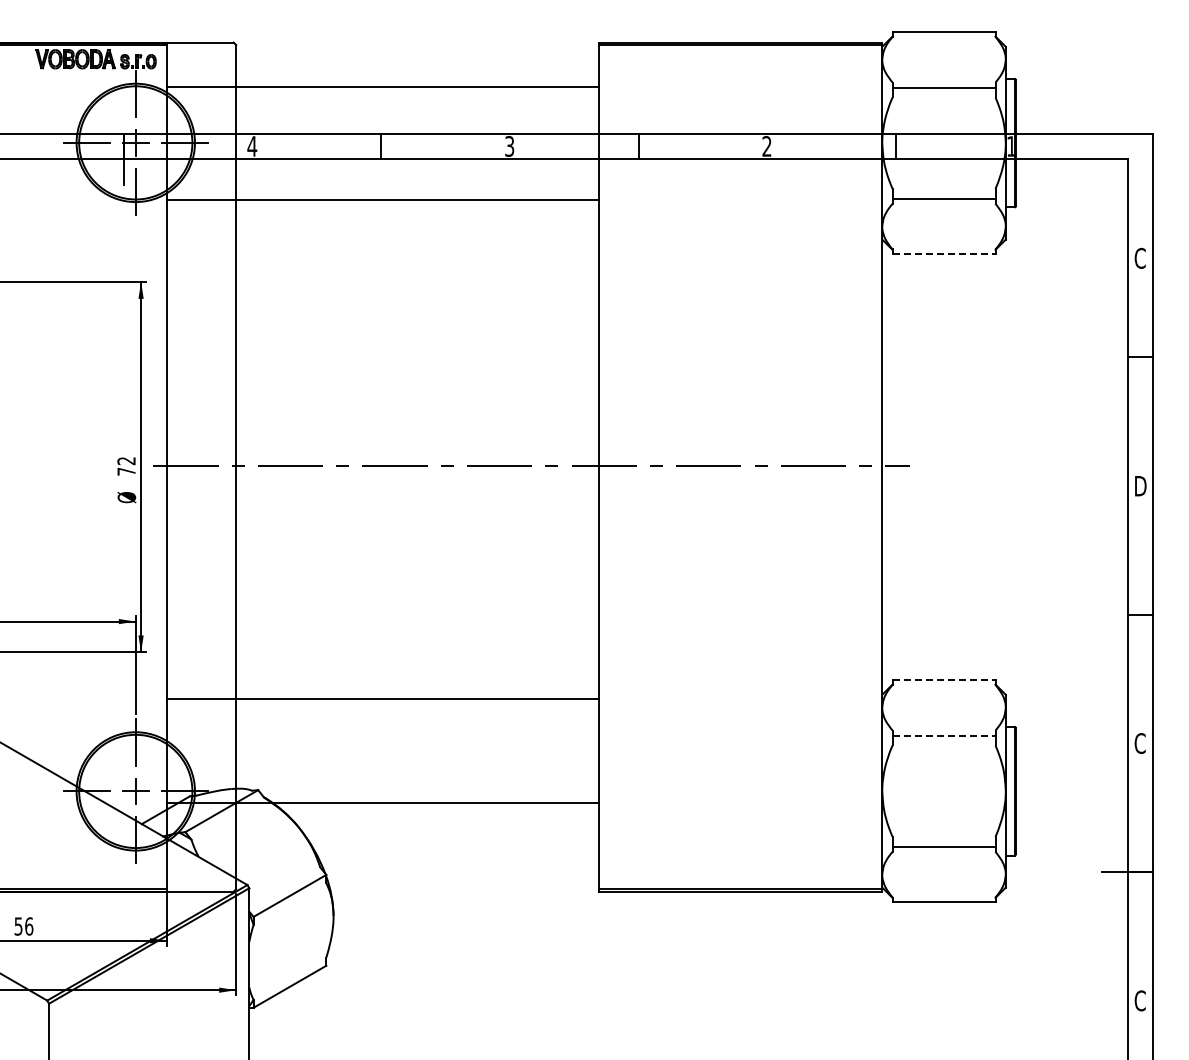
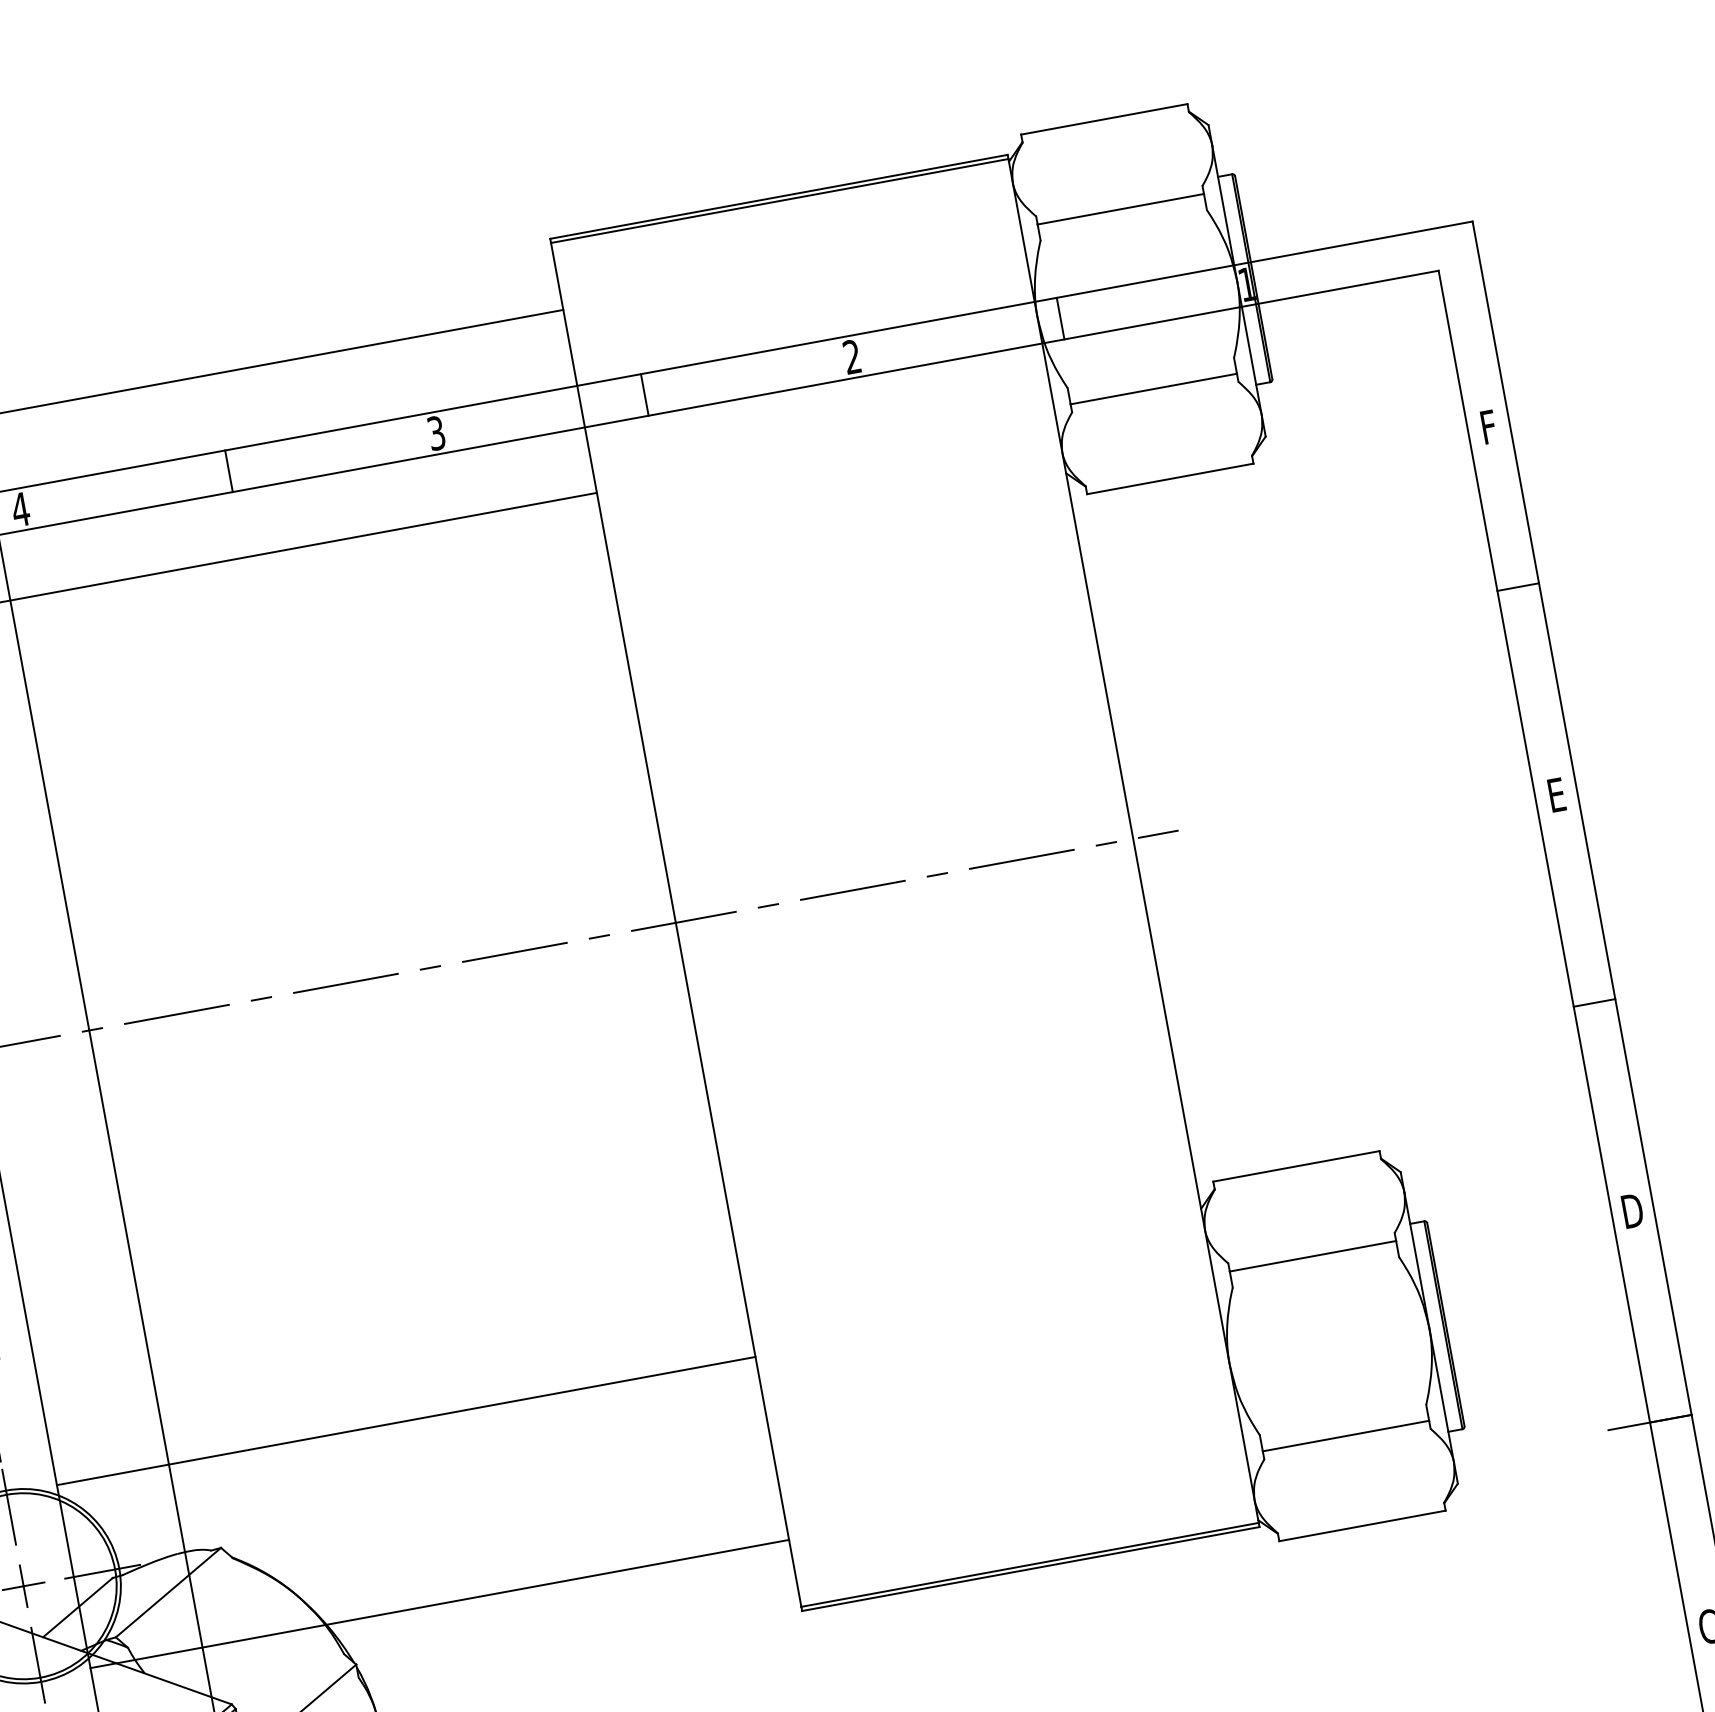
line: (944, 254) -> (1171, 478), dashed -> solid
text: (1139, 257) -> (1487, 425), C -> F
text: (1140, 486) -> (1556, 795), D -> E
line: (944, 679) -> (1297, 1165), dashed -> solid
line: (382, 698) -> (405, 1421), moved
line: (944, 735) -> (1313, 1256), dashed -> solid
text: (1140, 743) -> (1632, 1210), C -> D
line: (382, 802) -> (438, 1603), moved

